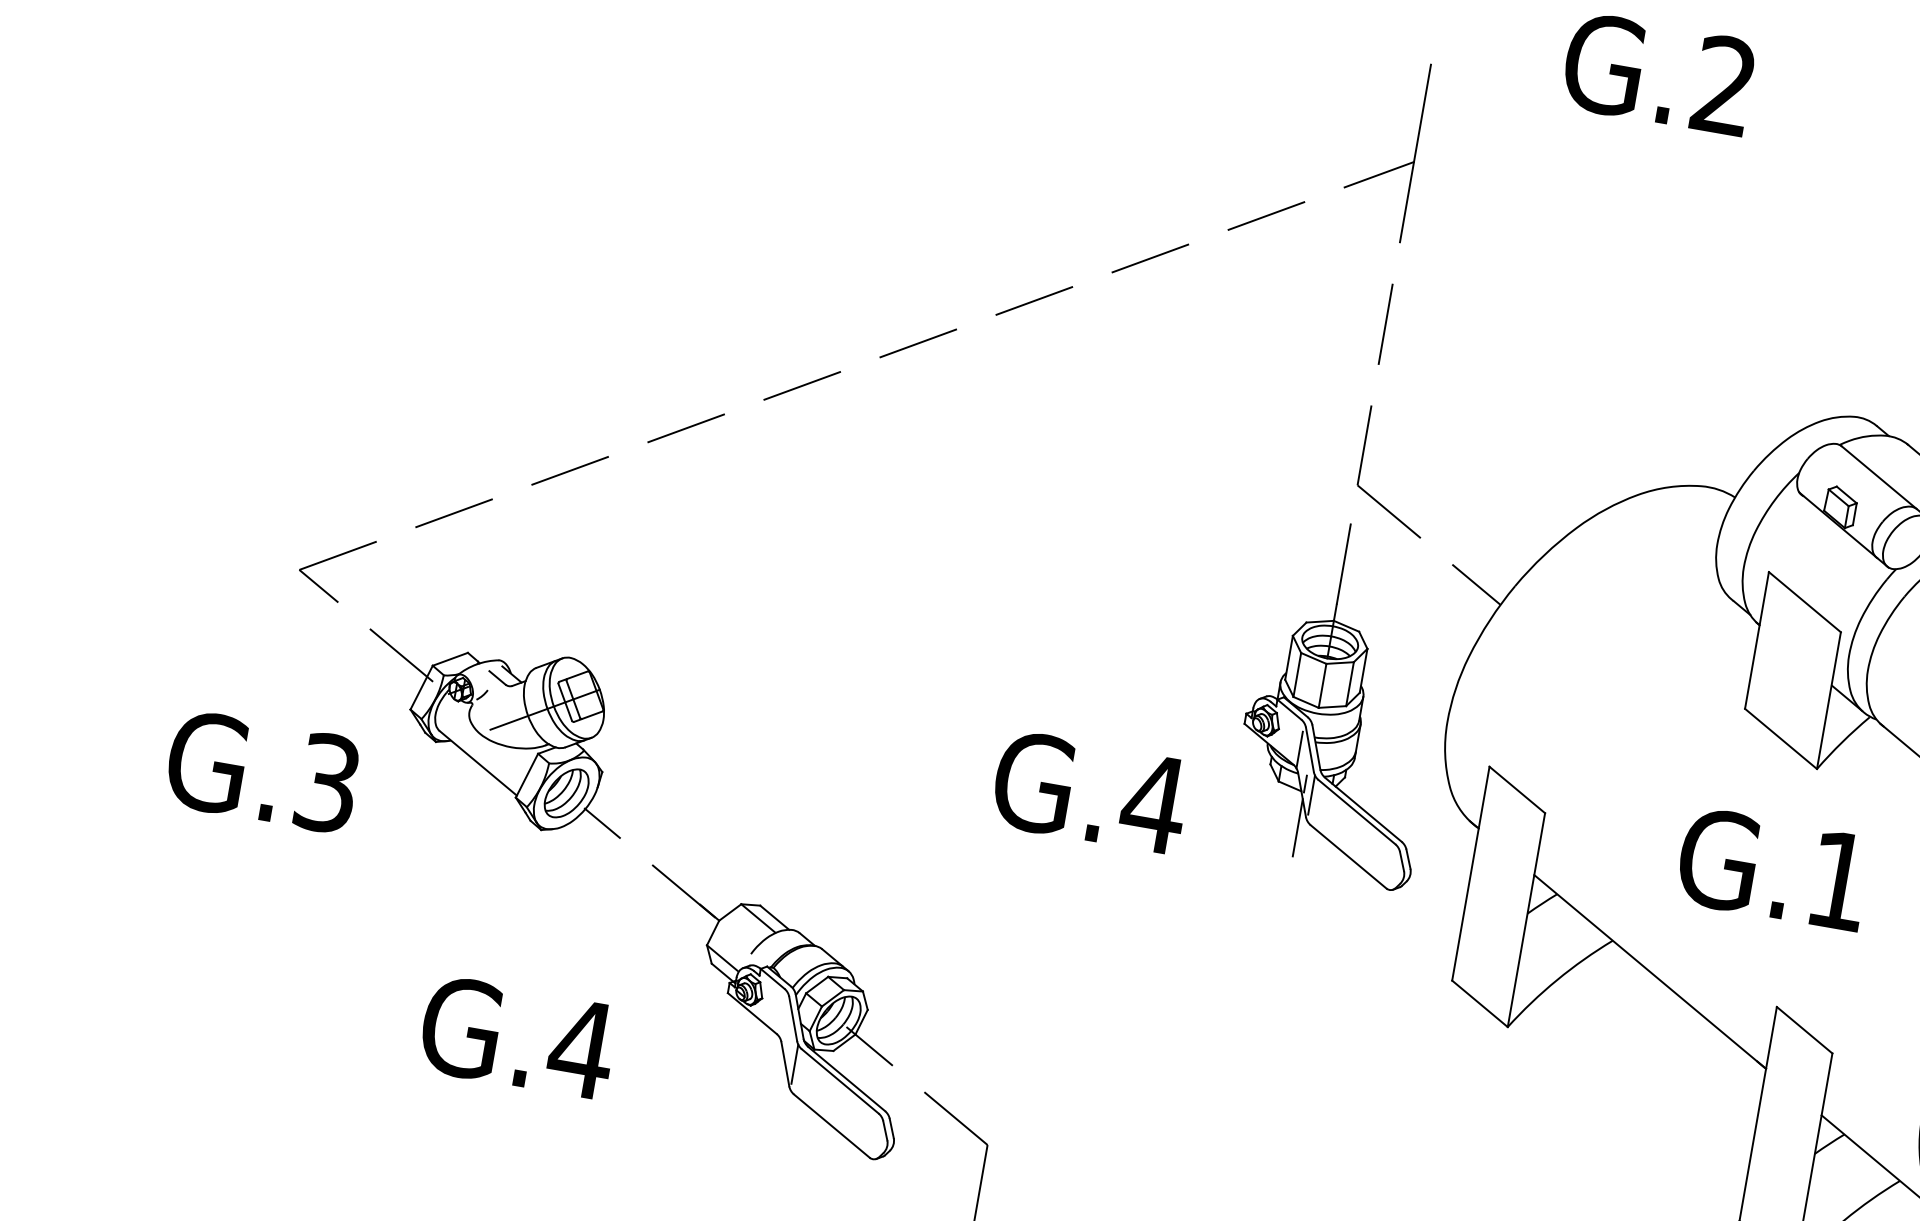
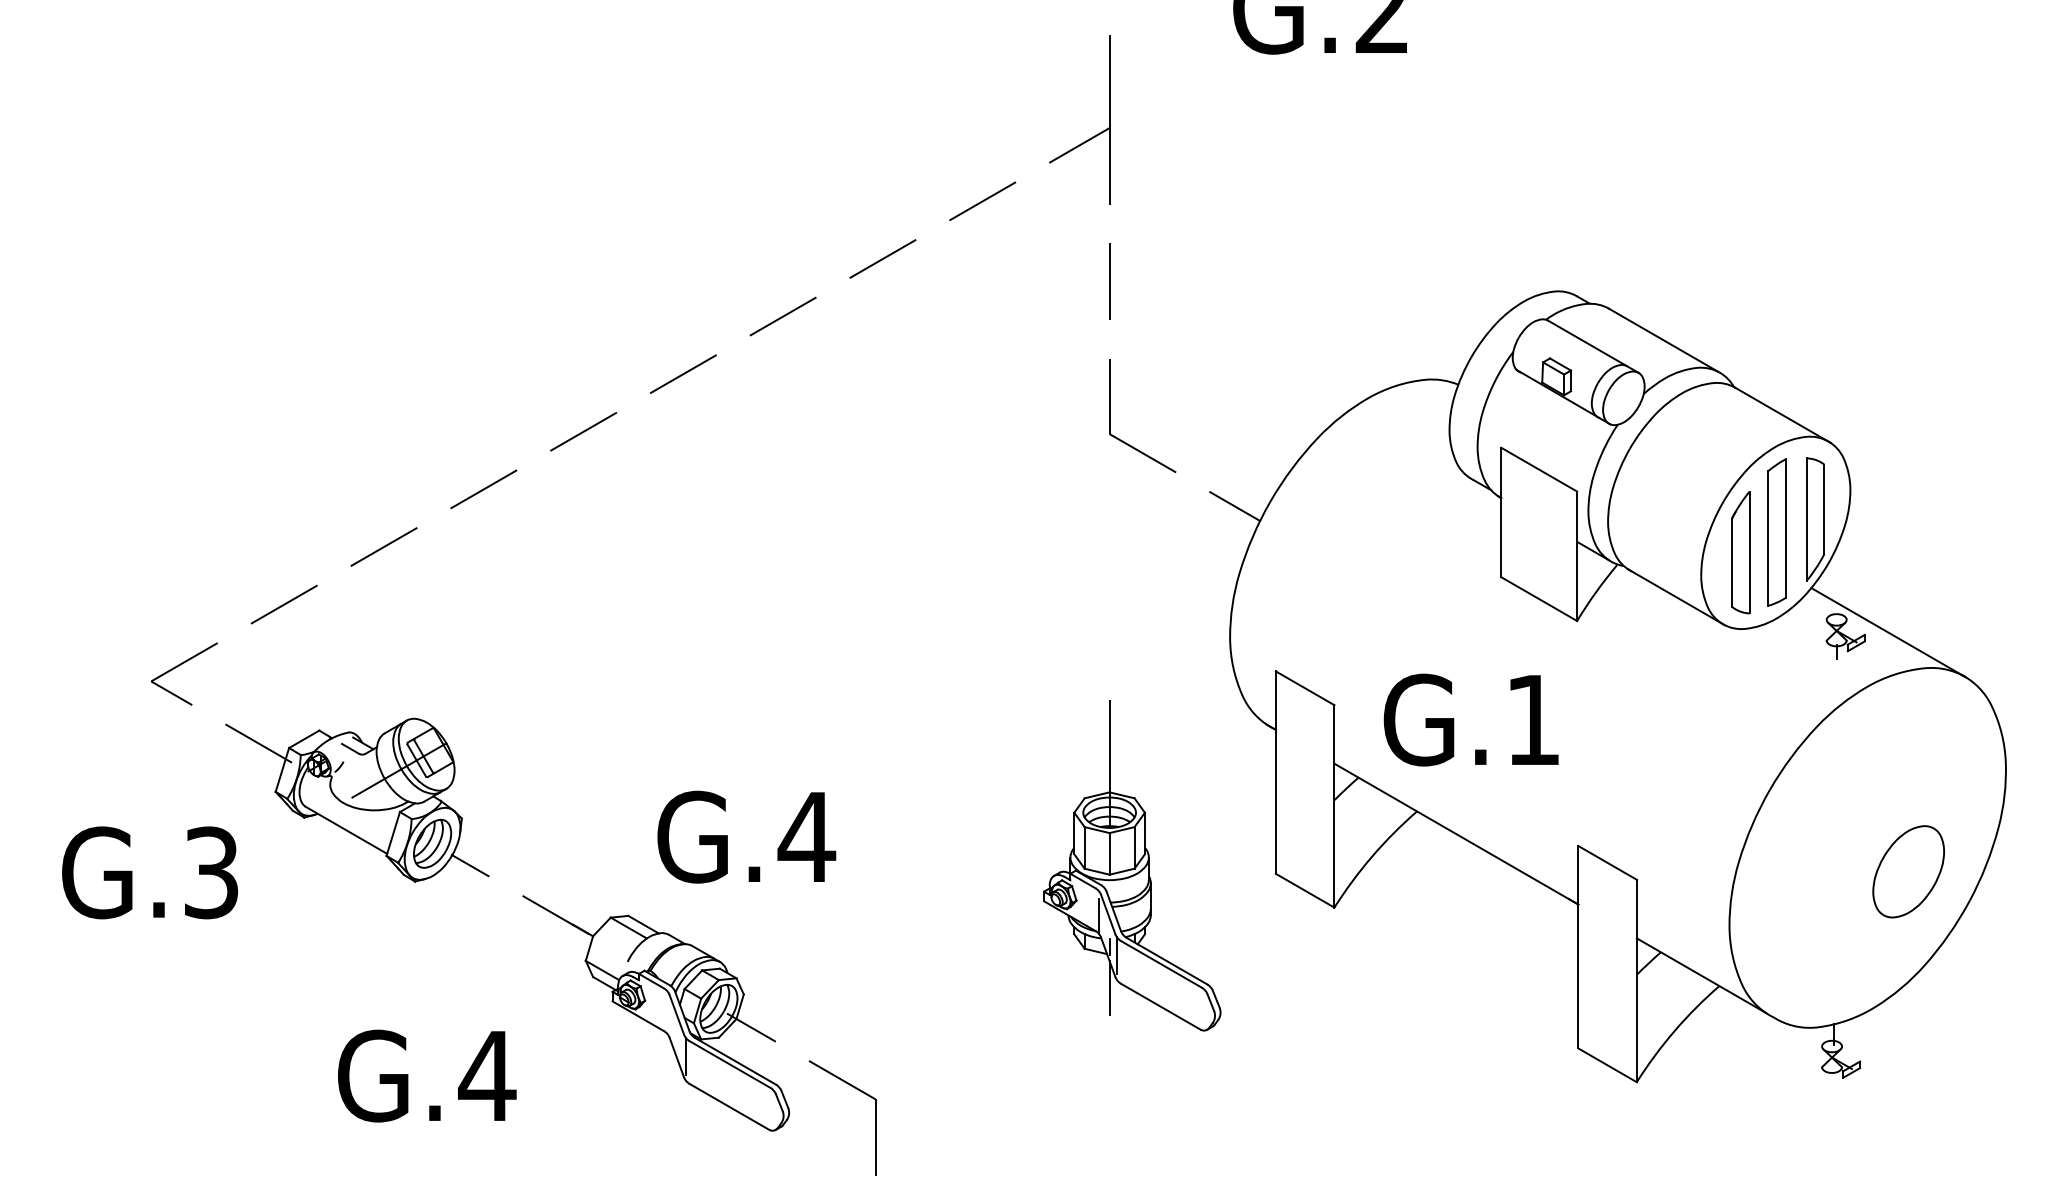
part: (1344, 702) -> (1132, 865), moved
text: (1090, 791) -> (746, 836), moved
text: (1772, 868) -> (1470, 719), moved

